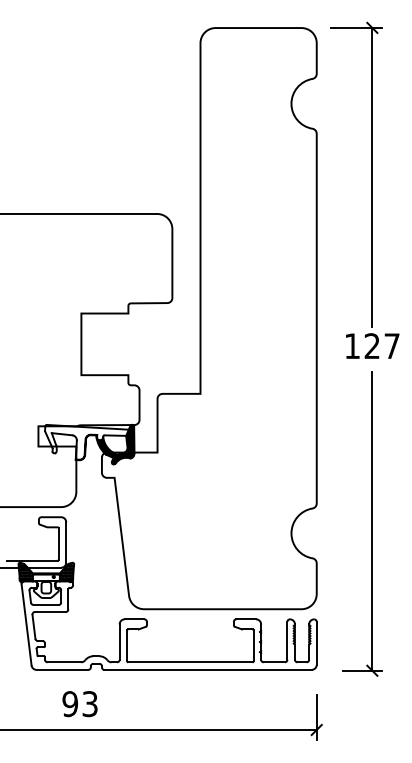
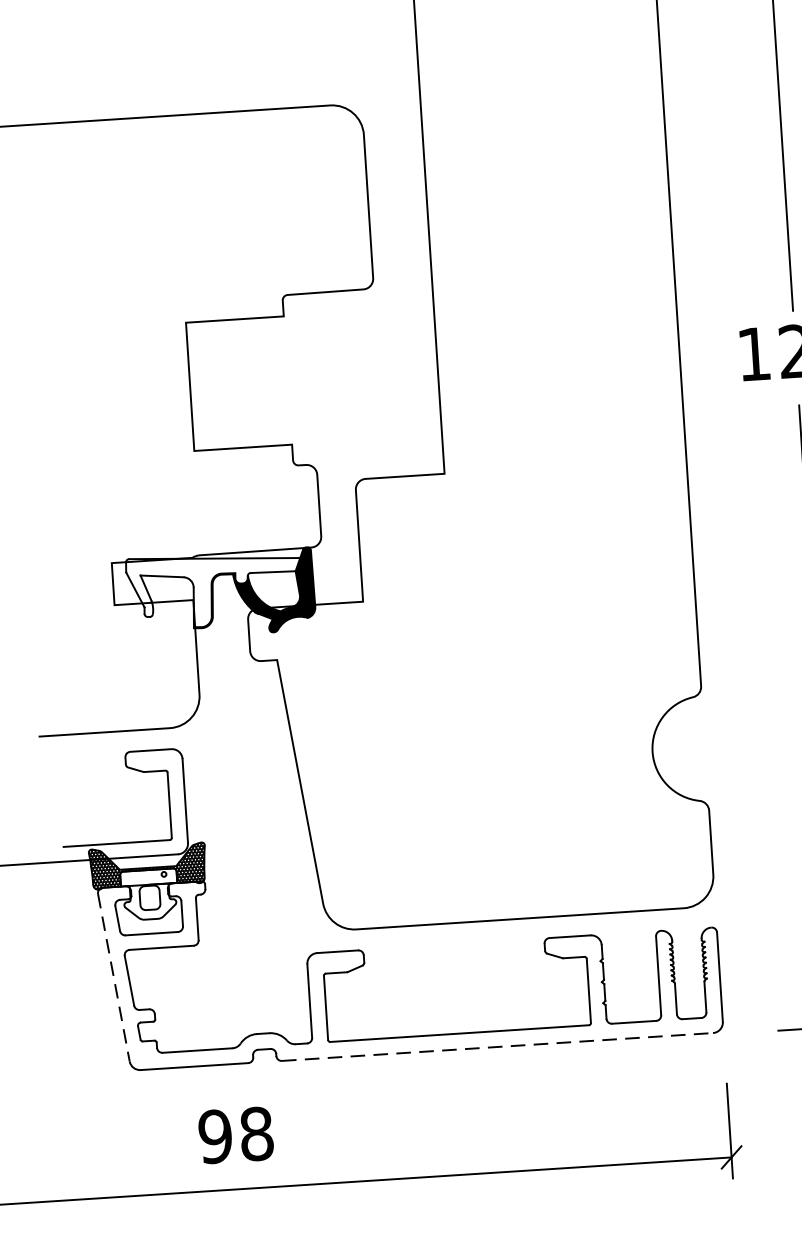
line: (26, 624) -> (113, 977), solid -> dashed
line: (208, 669) -> (498, 1046), solid -> dashed
text: (89, 704) -> (255, 1134), 93 -> 98

